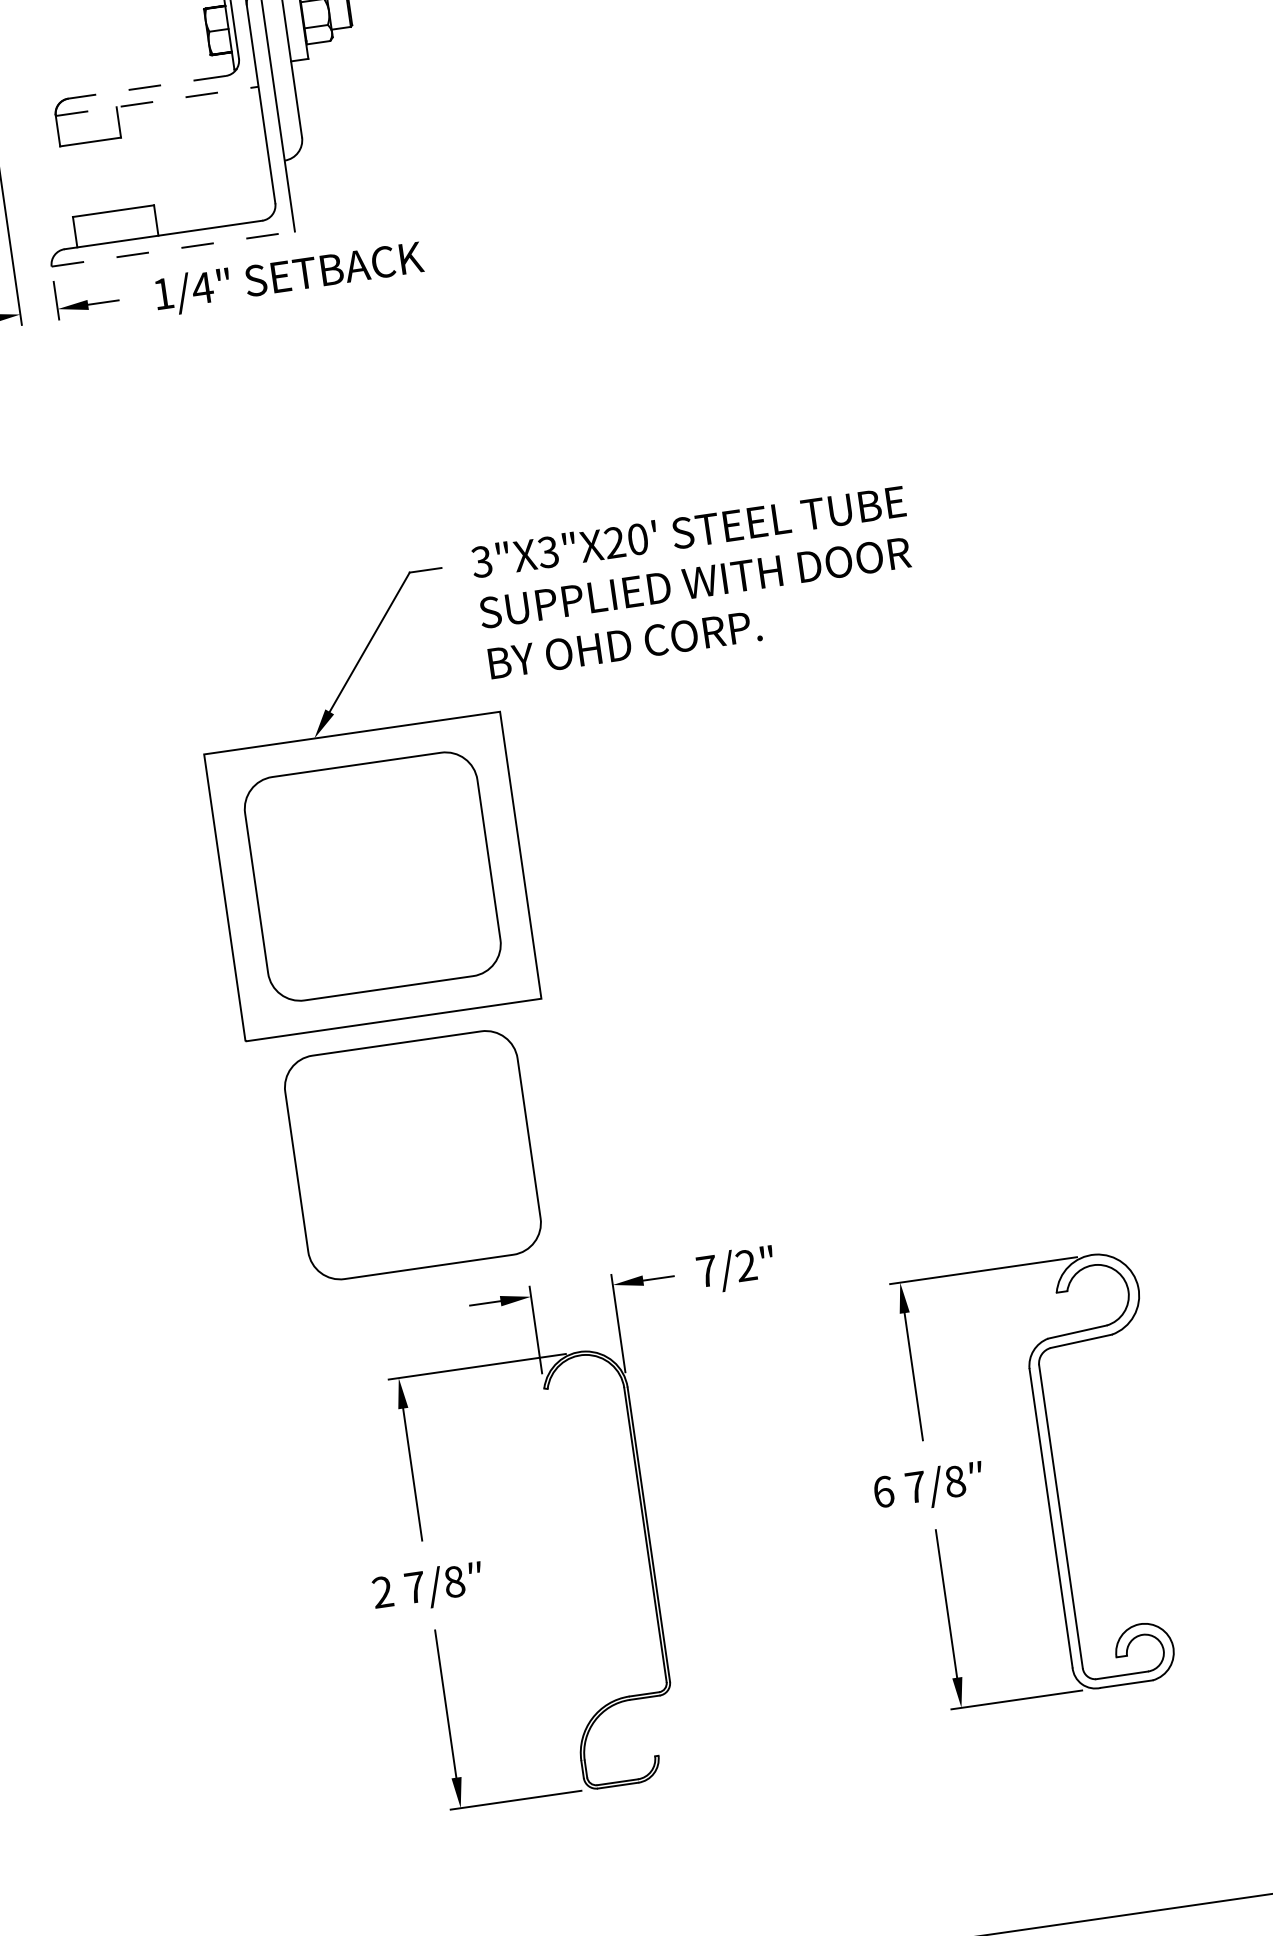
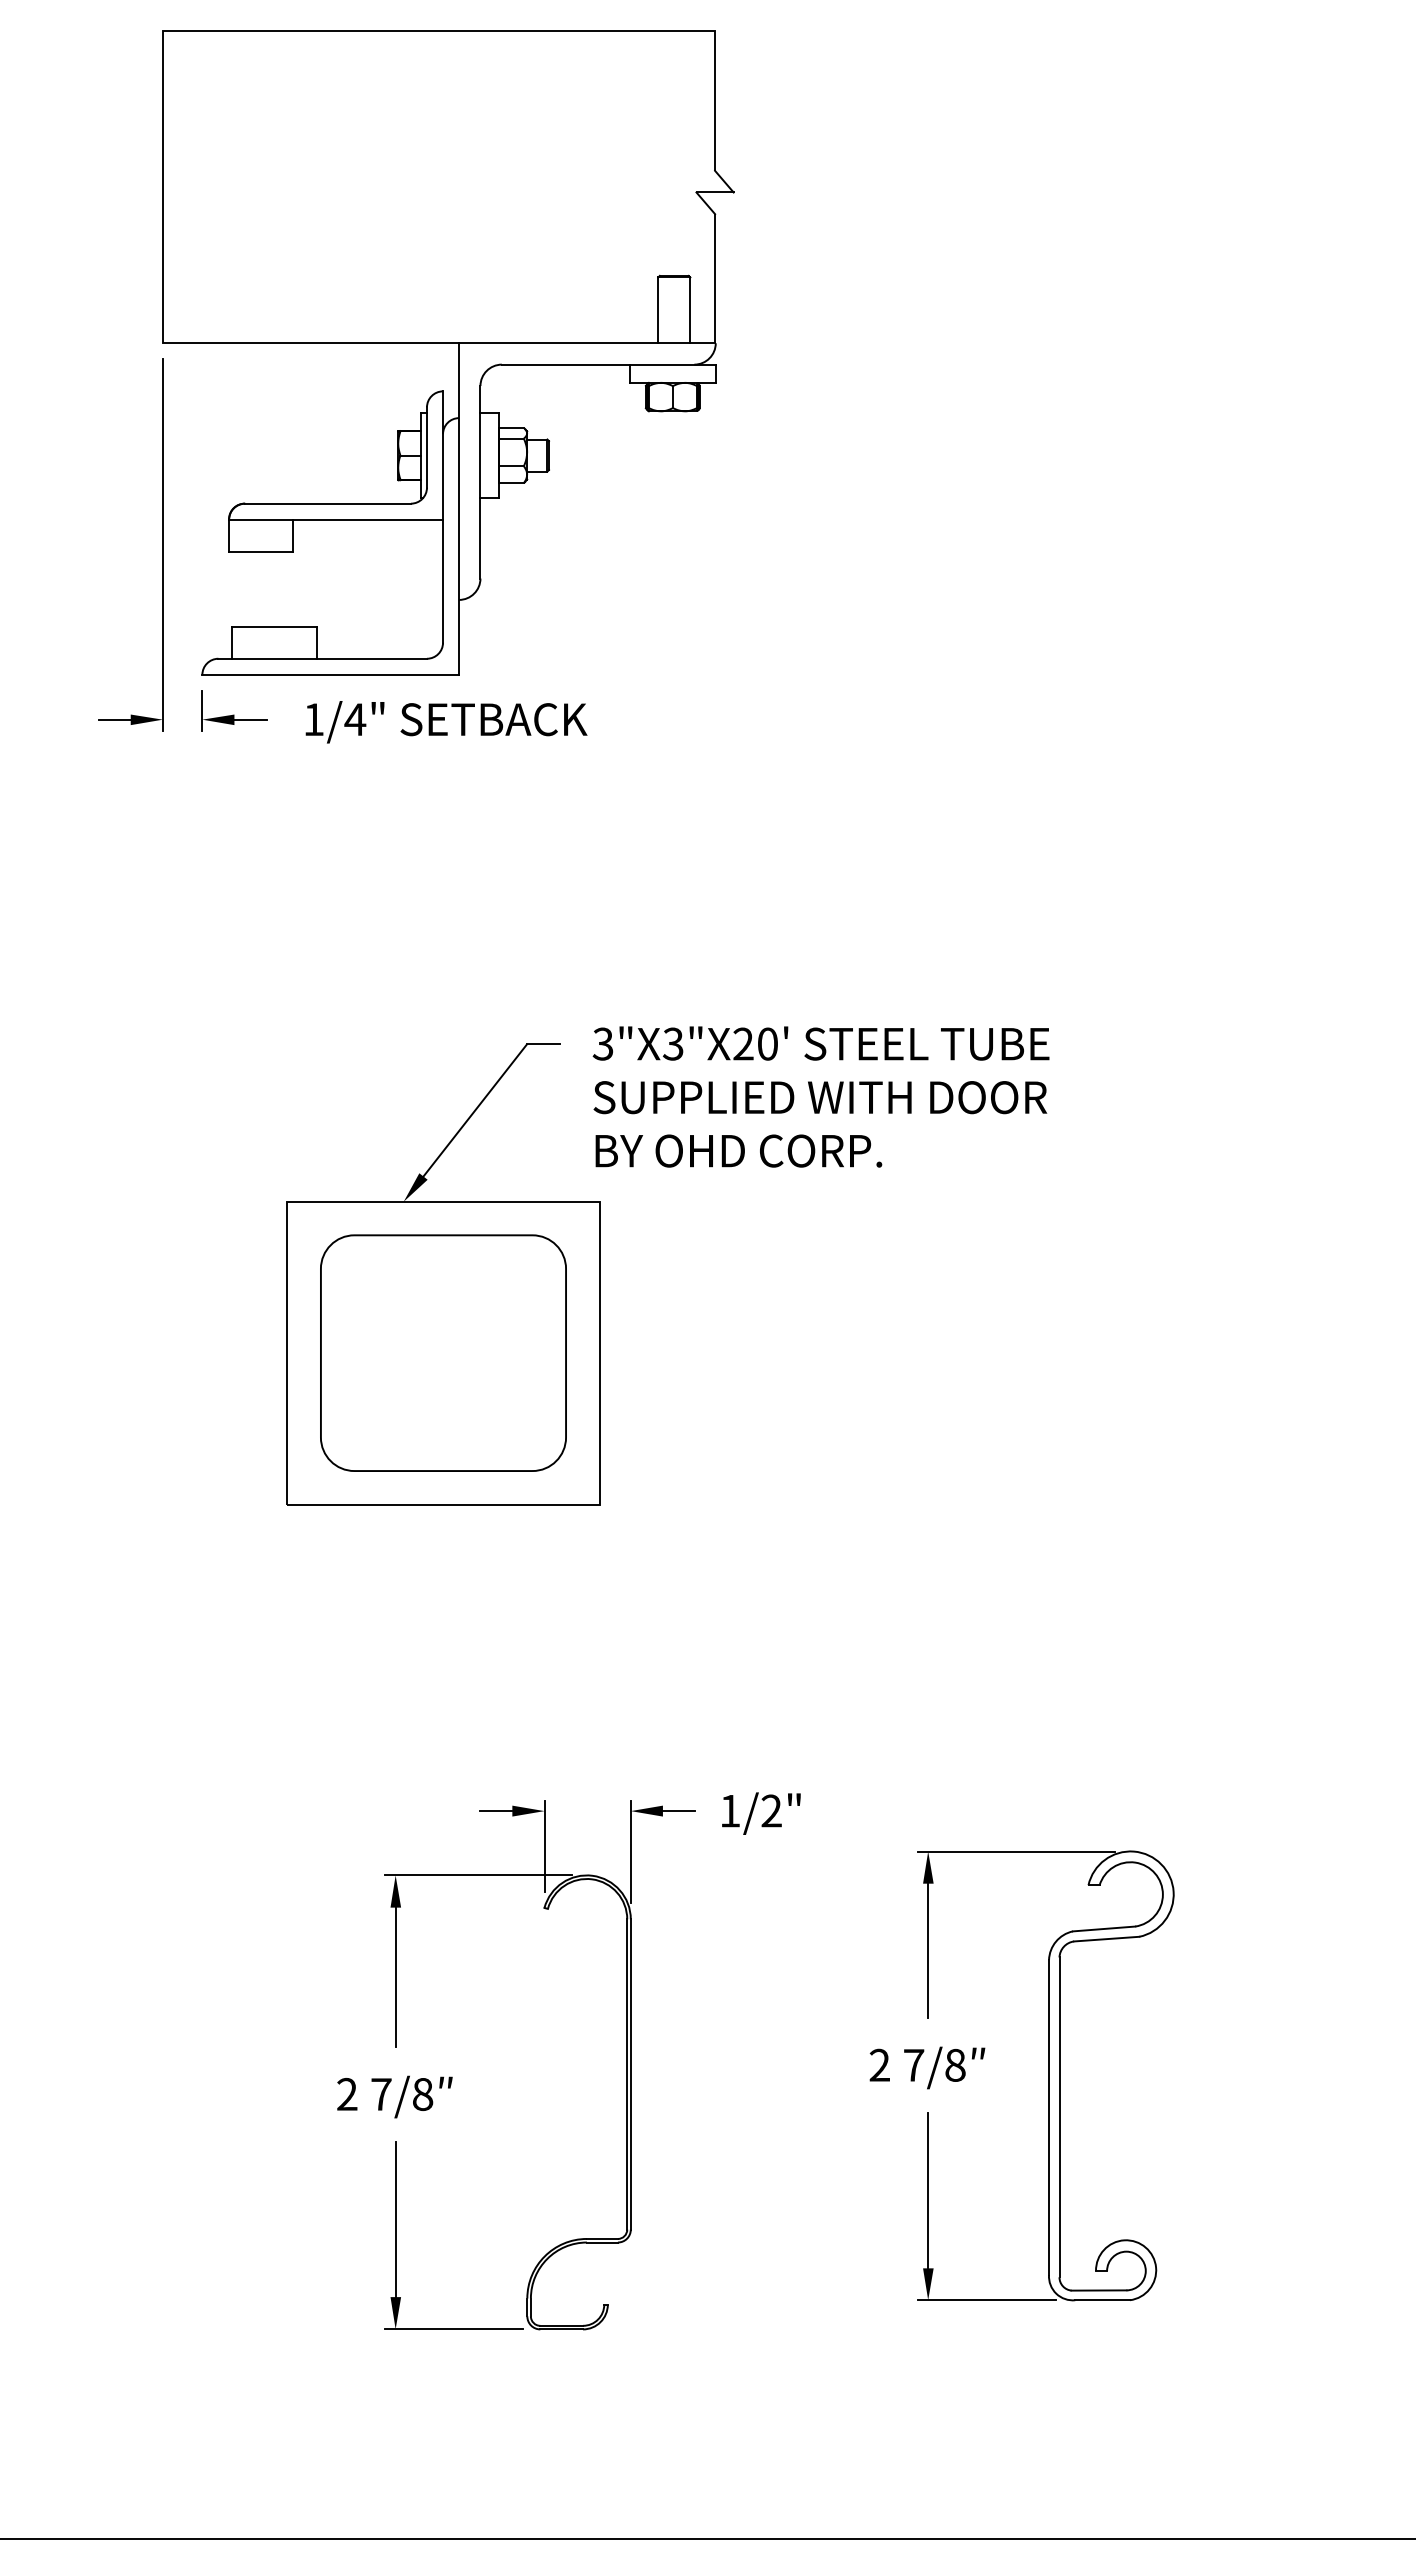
line: (147, 87) -> (328, 503), dashed -> solid
line: (157, 101) -> (336, 519), dashed -> solid
line: (173, 248) -> (331, 674), dashed -> solid
part: (412, 1154) -> (443, 1646), removed
text: (707, 1271) -> (730, 1811), 7/2" -> 1/2"
text: (883, 1491) -> (879, 2064), 6 -> 2

